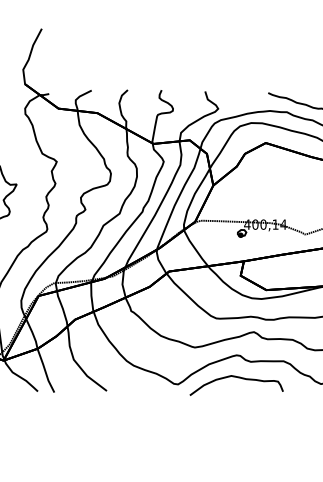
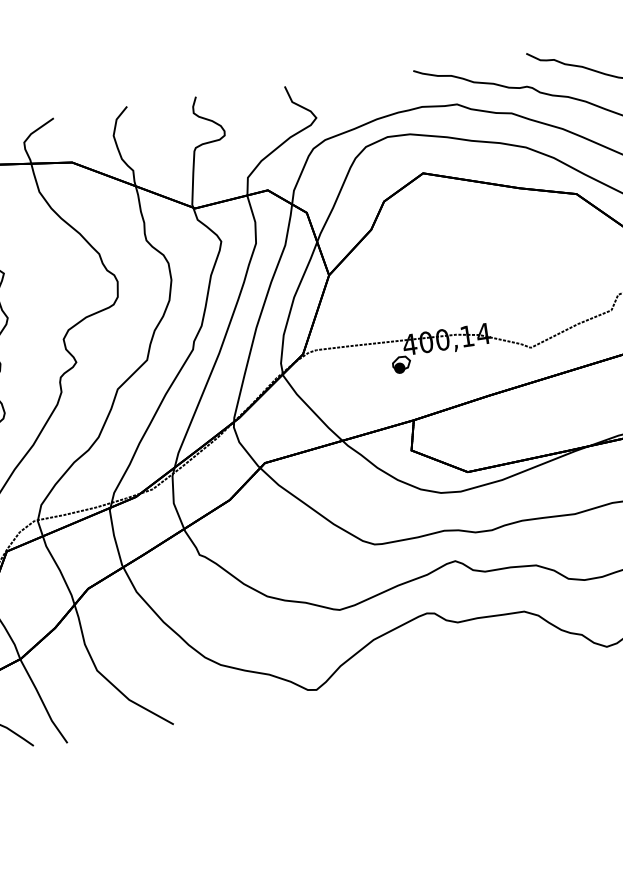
curve: (238, 378) -> (437, 659), removed

